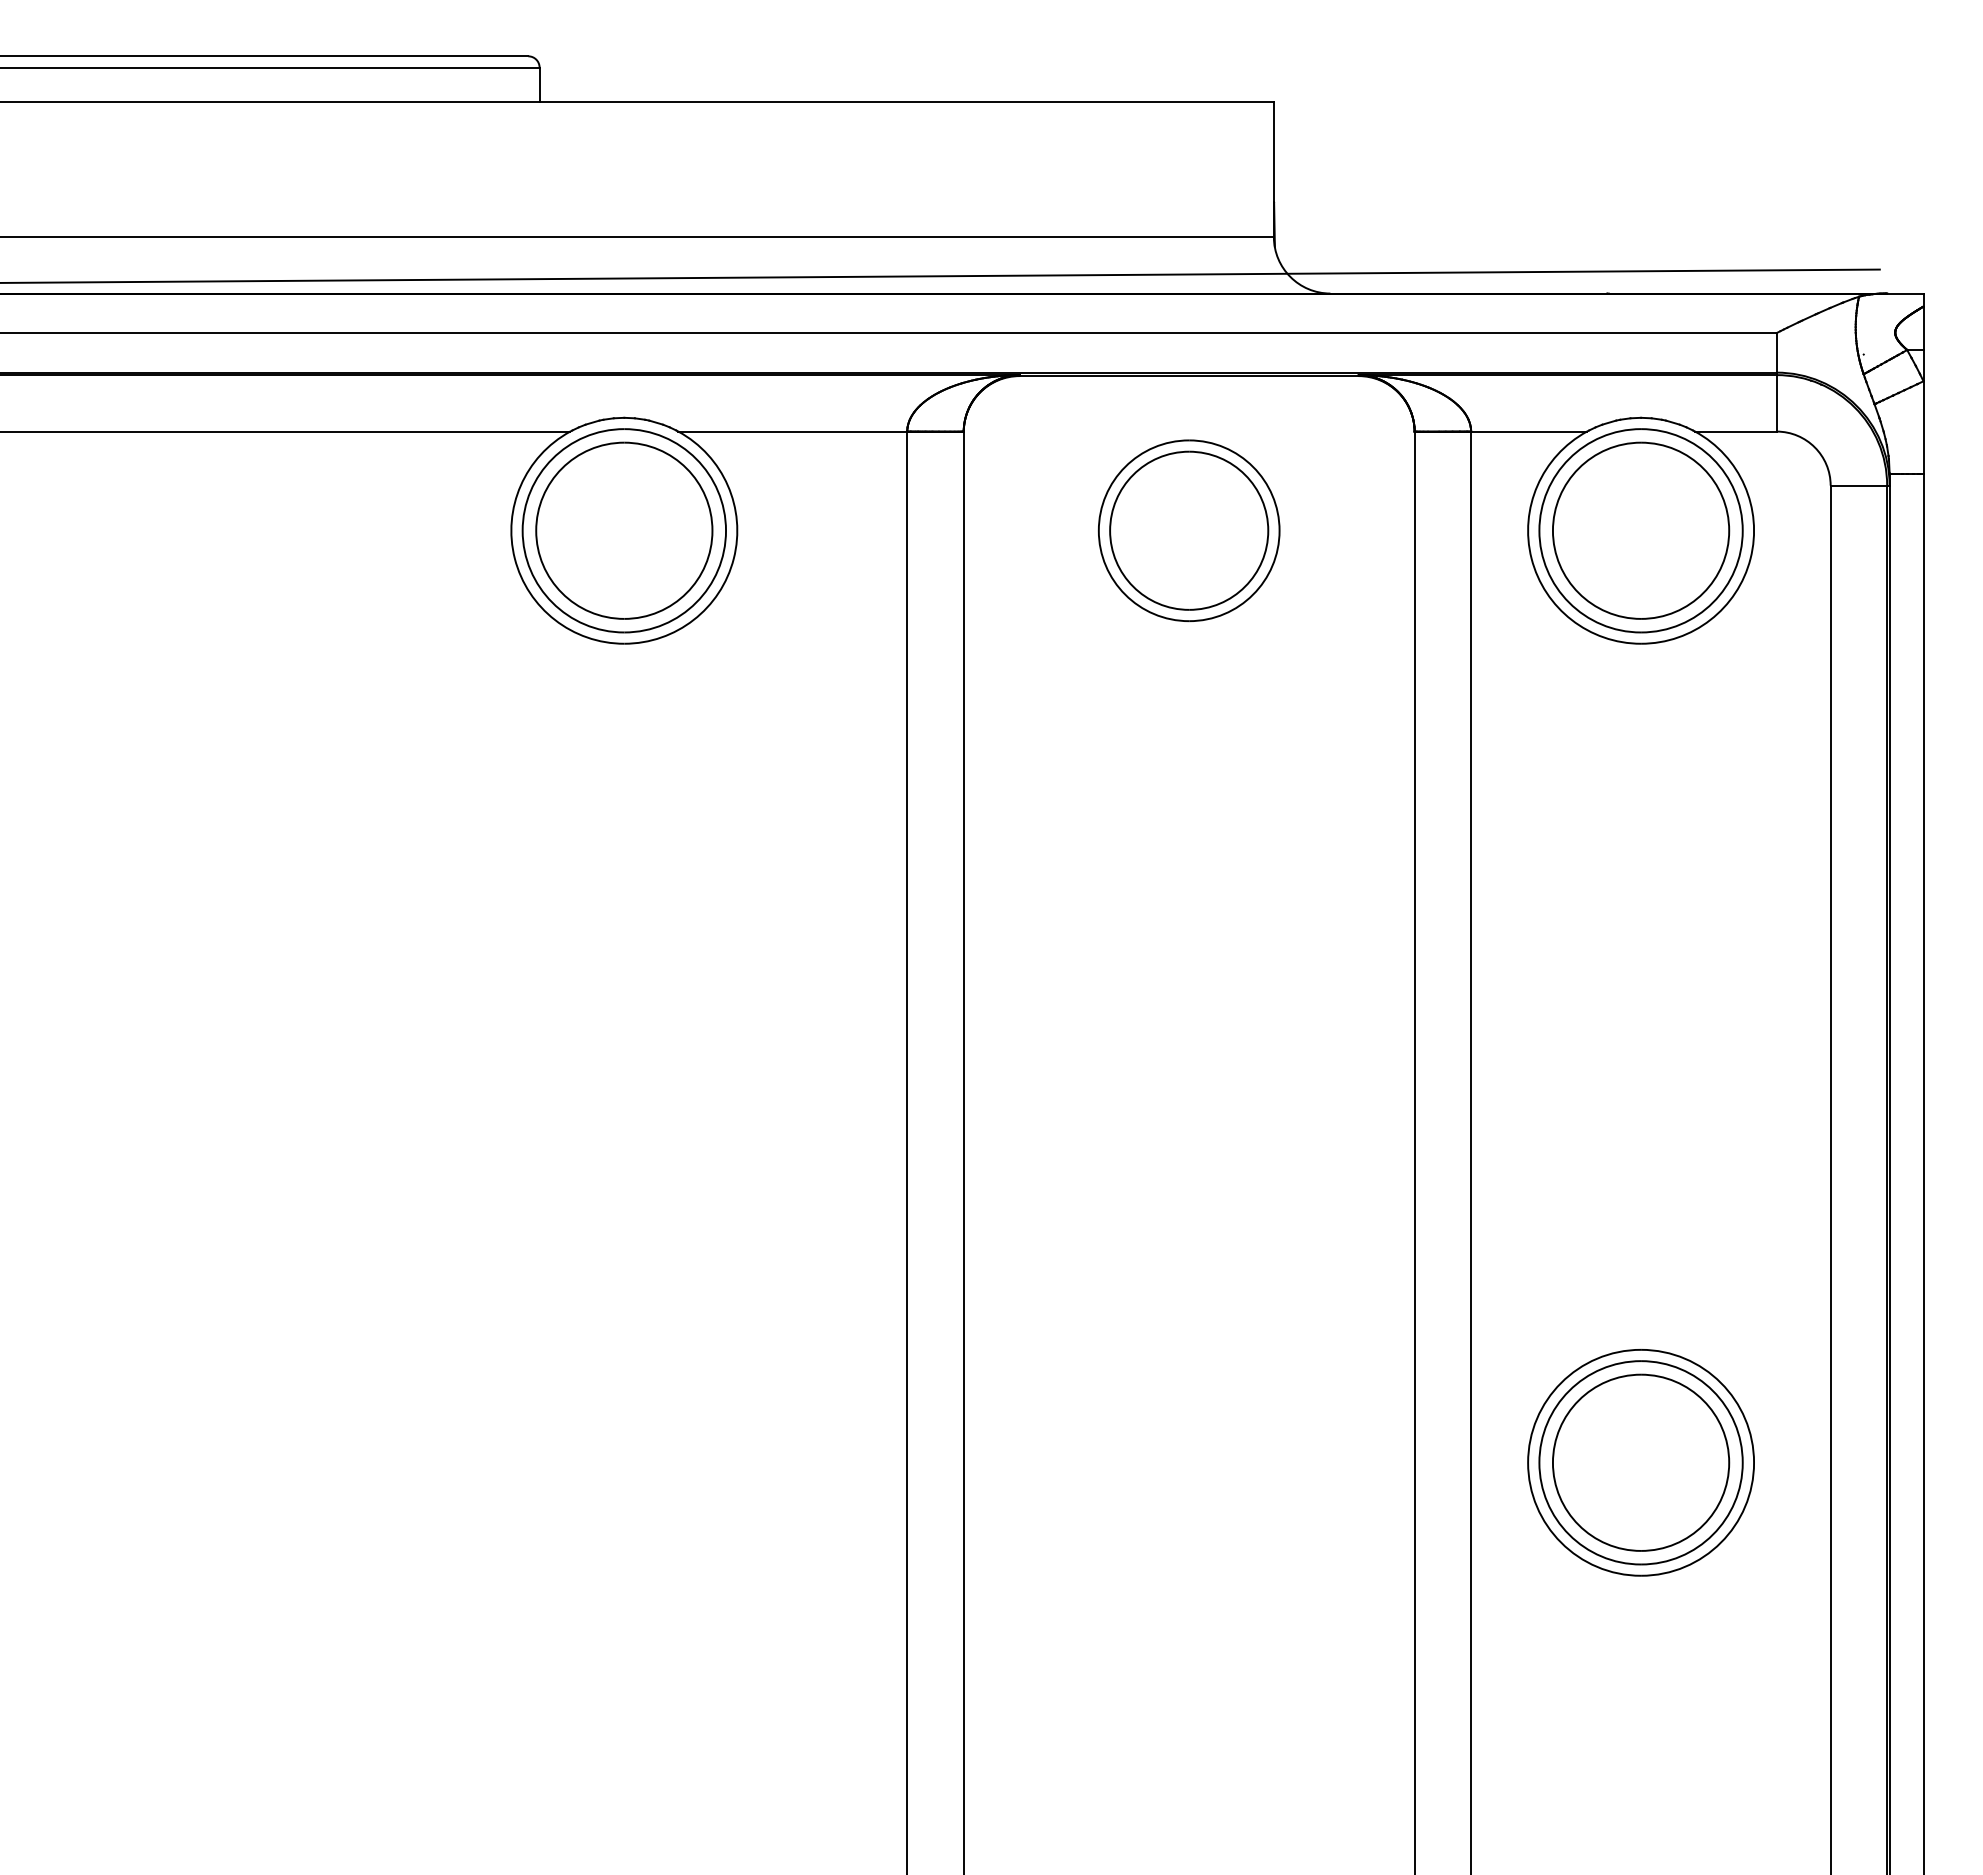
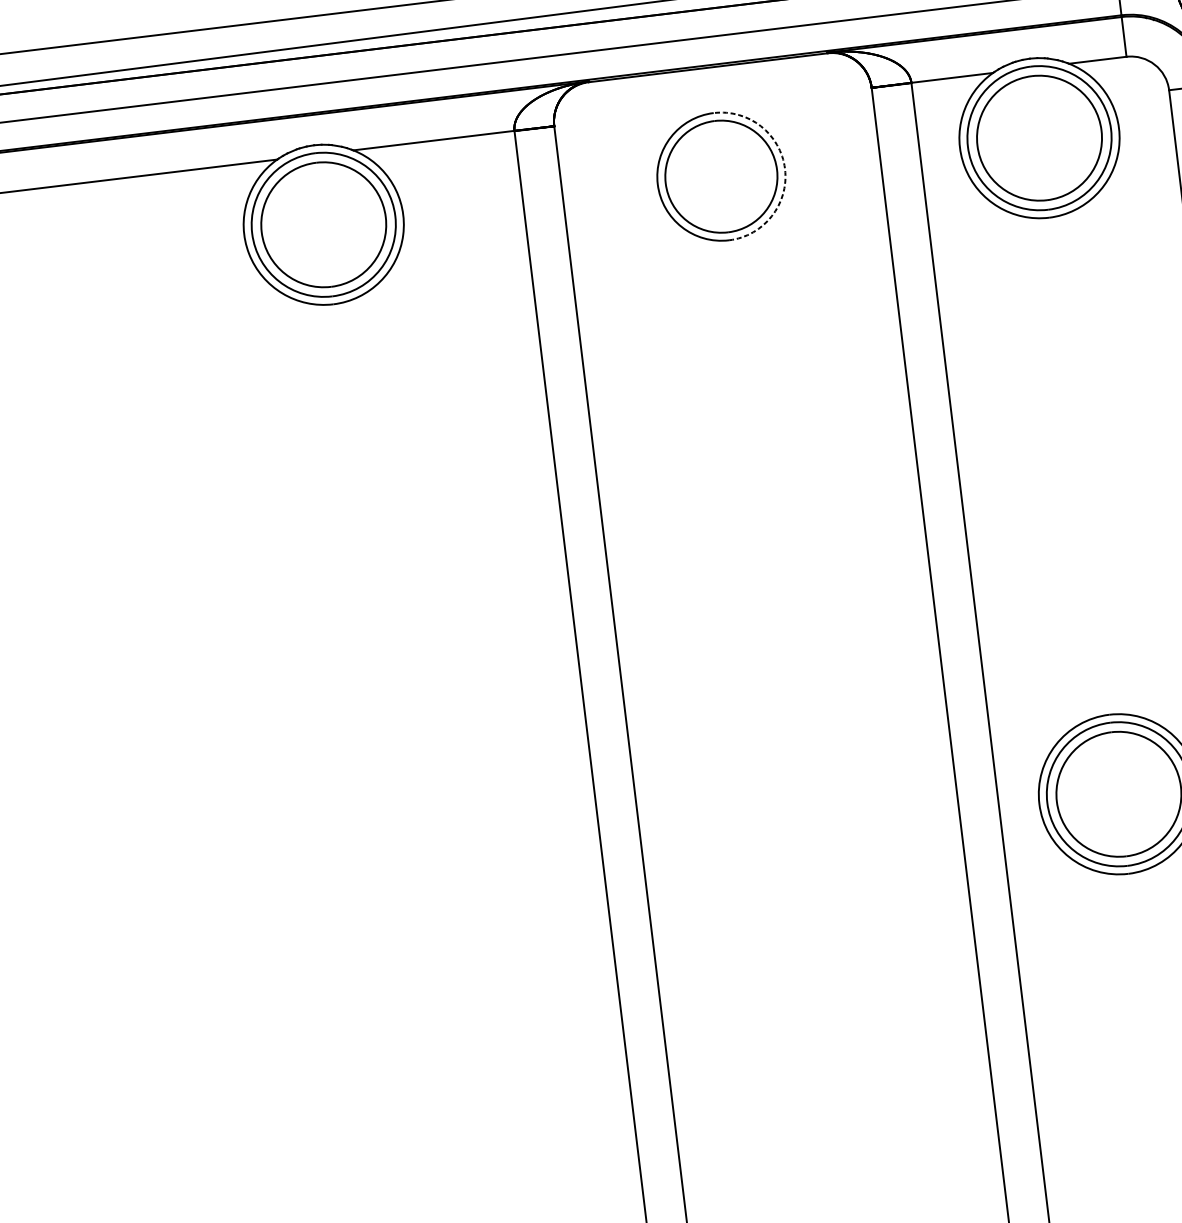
arc: (1279, 530) -> (784, 168), solid -> dashed

